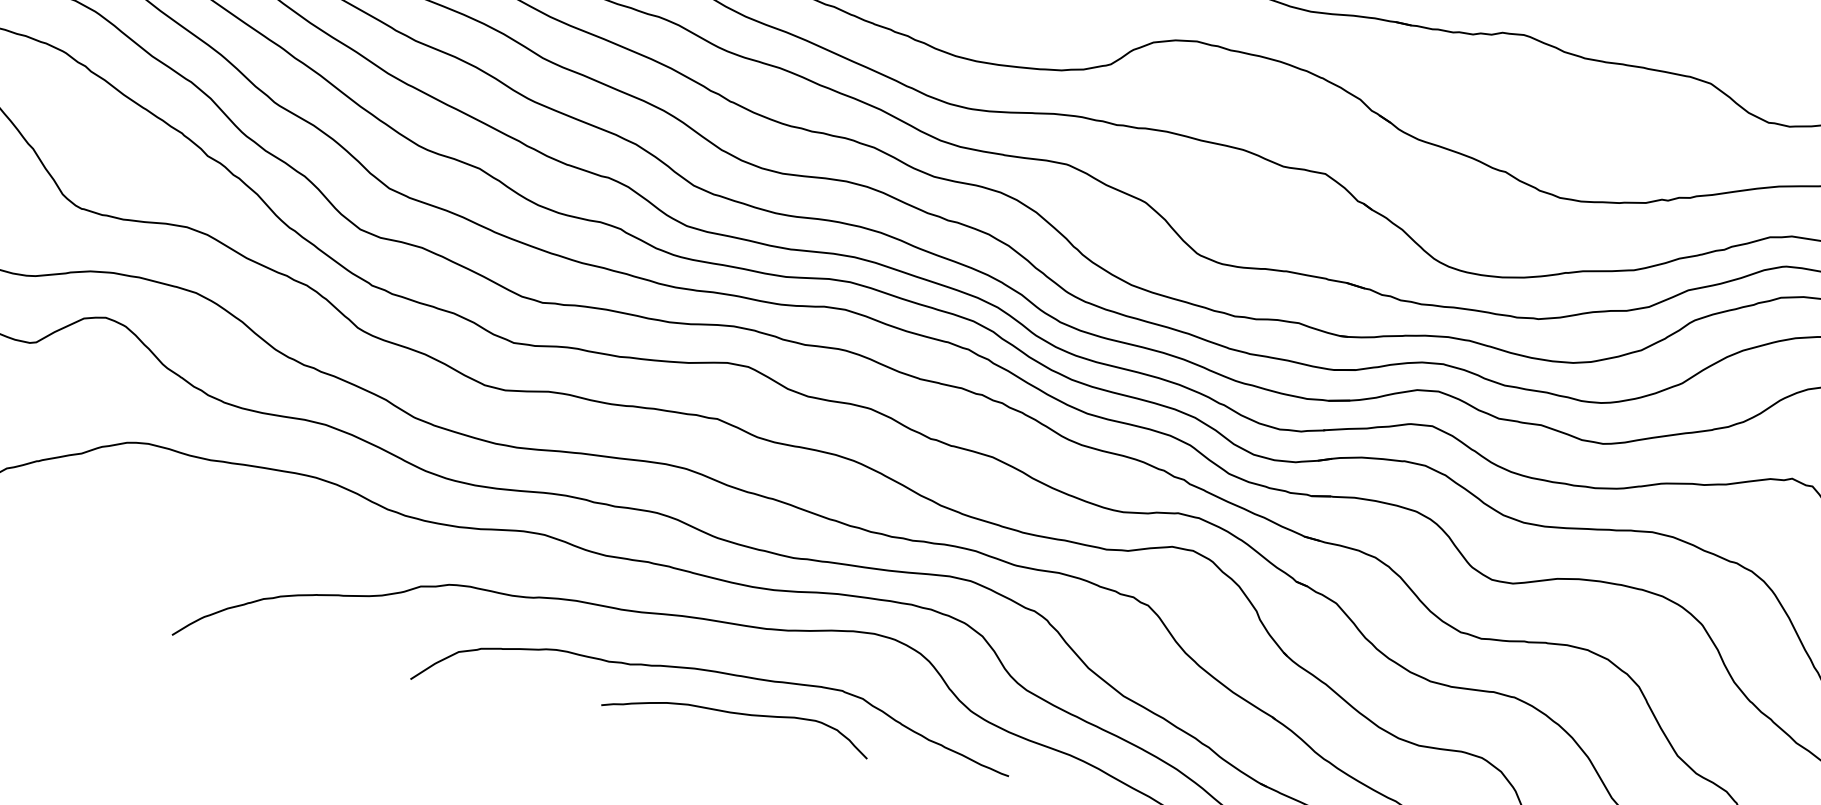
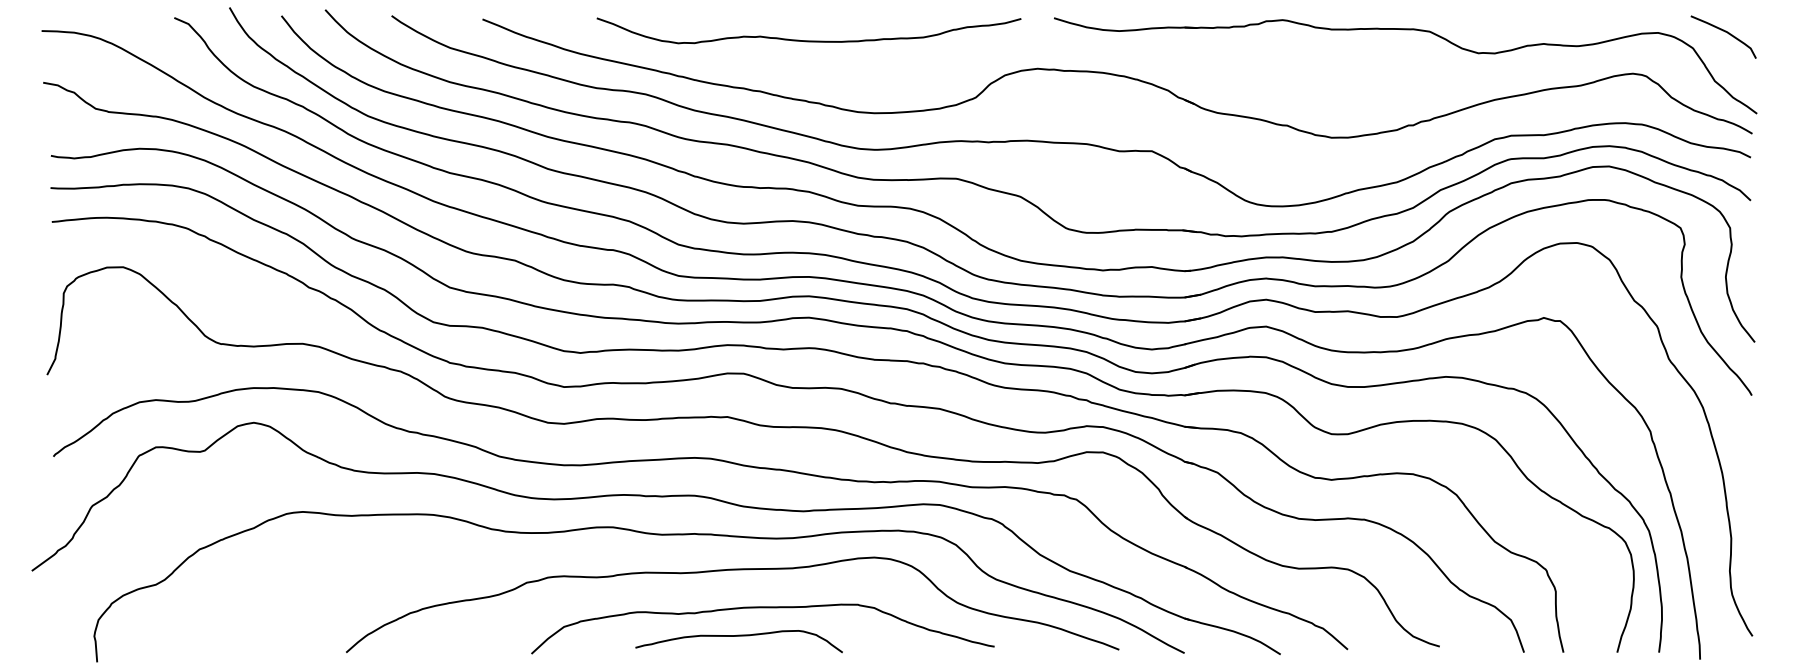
curve: (736, 714) -> (738, 636), moved

